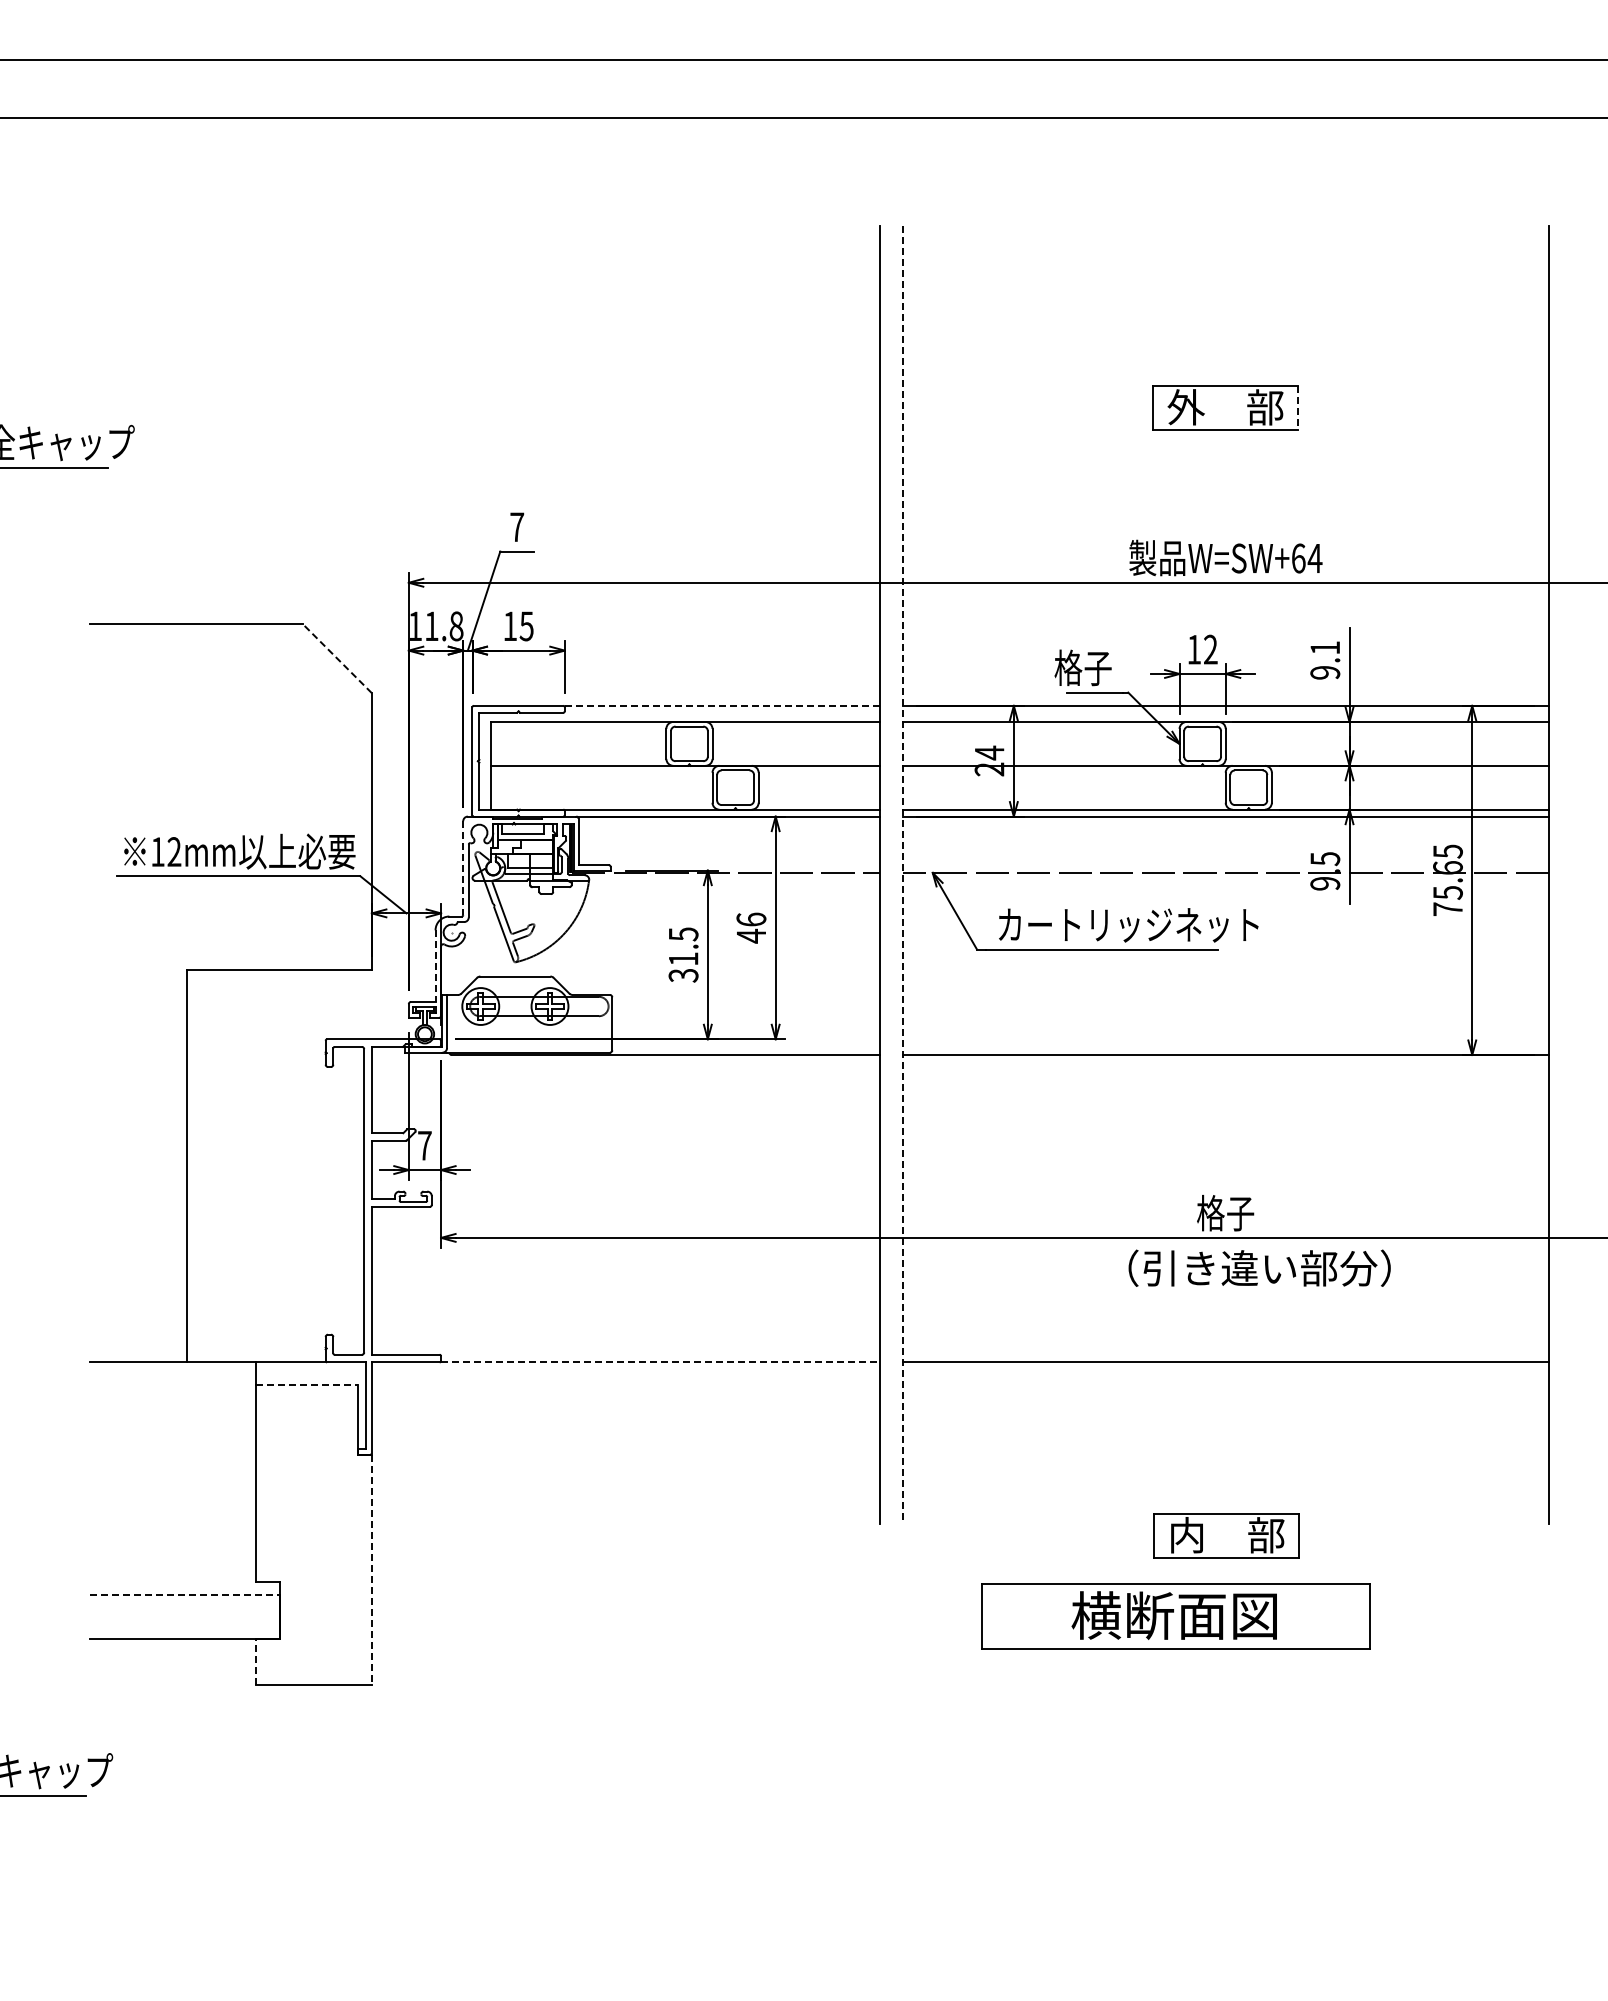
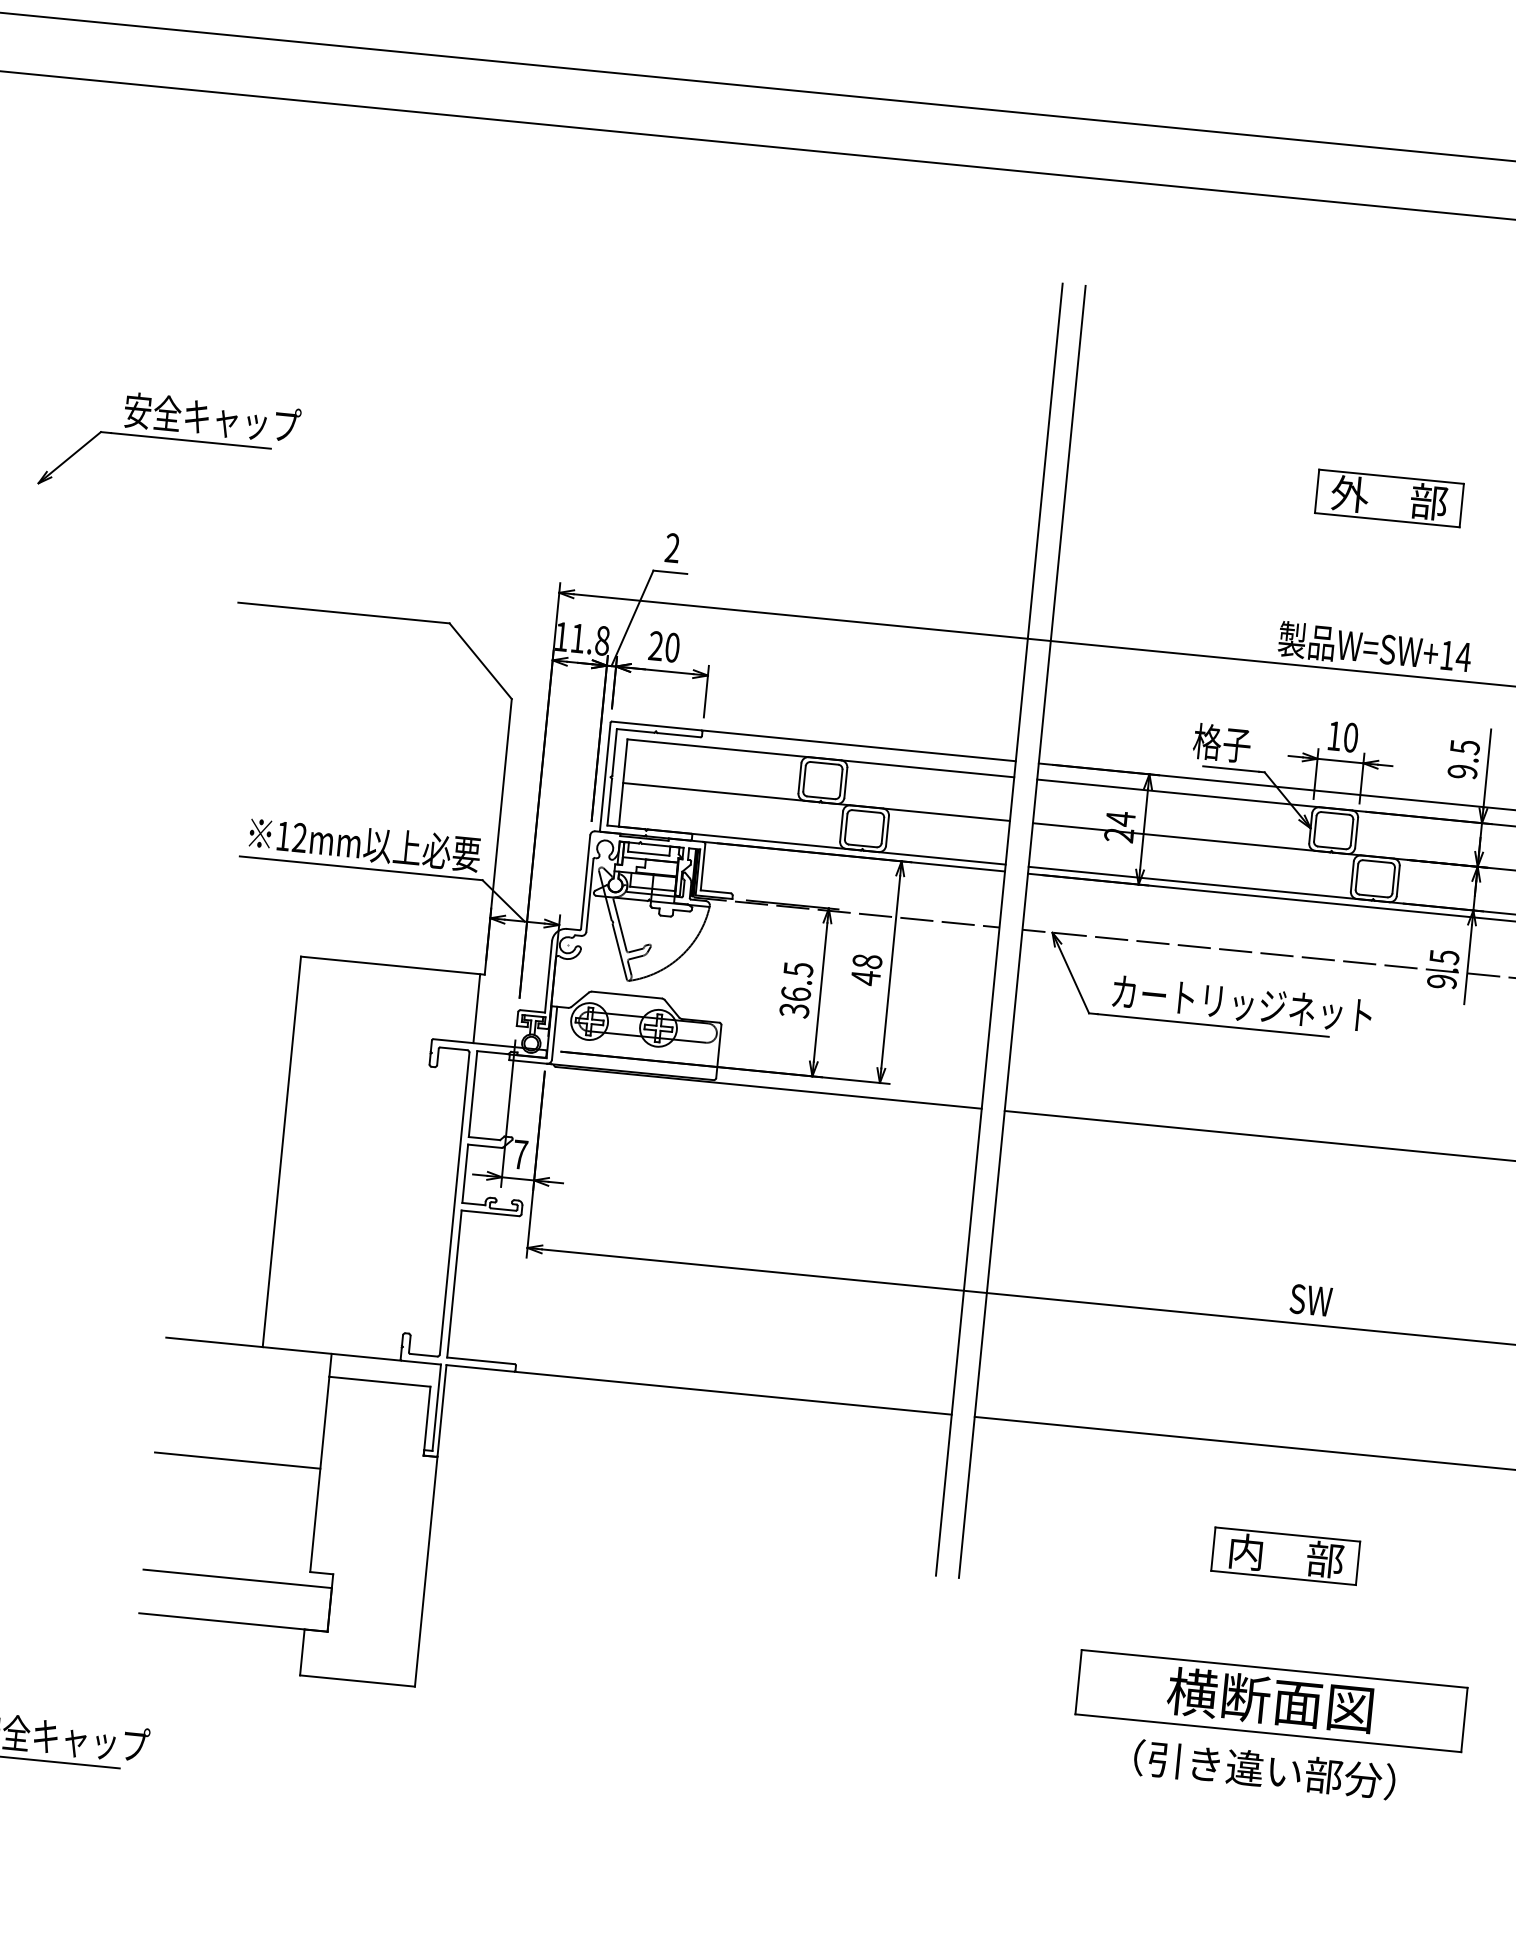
line: (1298, 407) -> (1461, 505), dashed -> solid
text: (517, 526) -> (672, 547), 7 -> 2
text: (1298, 558) -> (1447, 655), W=SW+64 -> W=SW+14
text: (518, 626) -> (664, 647), 15 -> 20
text: (1325, 648) -> (1465, 747), 9.1 -> 9.5
text: (1210, 649) -> (1350, 737), 12 -> 10
line: (337, 658) -> (480, 661), dashed -> solid
line: (722, 705) -> (859, 745), dashed -> solid
line: (463, 868) -> (585, 882), dashed -> solid
line: (902, 875) -> (1022, 932), dashed -> solid
text: (751, 919) -> (867, 961), 46 -> 48
text: (683, 958) -> (796, 993), 31.5 -> 36.5
line: (435, 966) -> (548, 977), dashed -> solid
line: (367, 1004) -> (477, 1008), added
text: (1225, 1212) -> (1310, 1299), 格子 -> SW
text: (1259, 1267) -> (1264, 1768), moved
line: (660, 1362) -> (733, 1393), dashed -> solid
line: (307, 1385) -> (380, 1381), dashed -> solid
line: (173, 1477) -> (237, 1460), added
part: (1226, 1535) -> (1285, 1556), moved
line: (371, 1570) -> (425, 1572), dashed -> solid
line: (184, 1595) -> (237, 1578), dashed -> solid
part: (1175, 1616) -> (1271, 1701), moved
line: (256, 1661) -> (302, 1651), dashed -> solid

